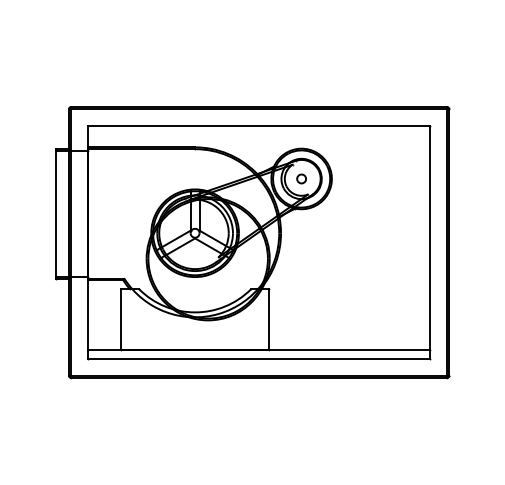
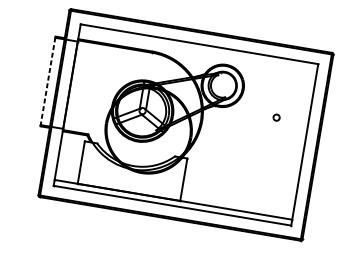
part: (301, 178) -> (276, 117), moved
line: (55, 213) -> (48, 81), solid -> dashed

